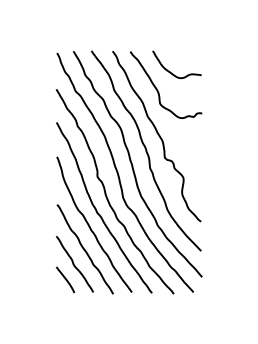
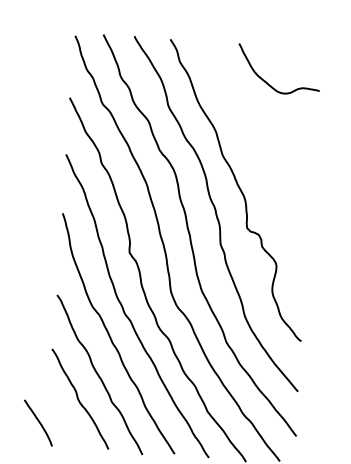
curve: (157, 88) -> (242, 108), removed
curve: (65, 279) -> (38, 422), moved

